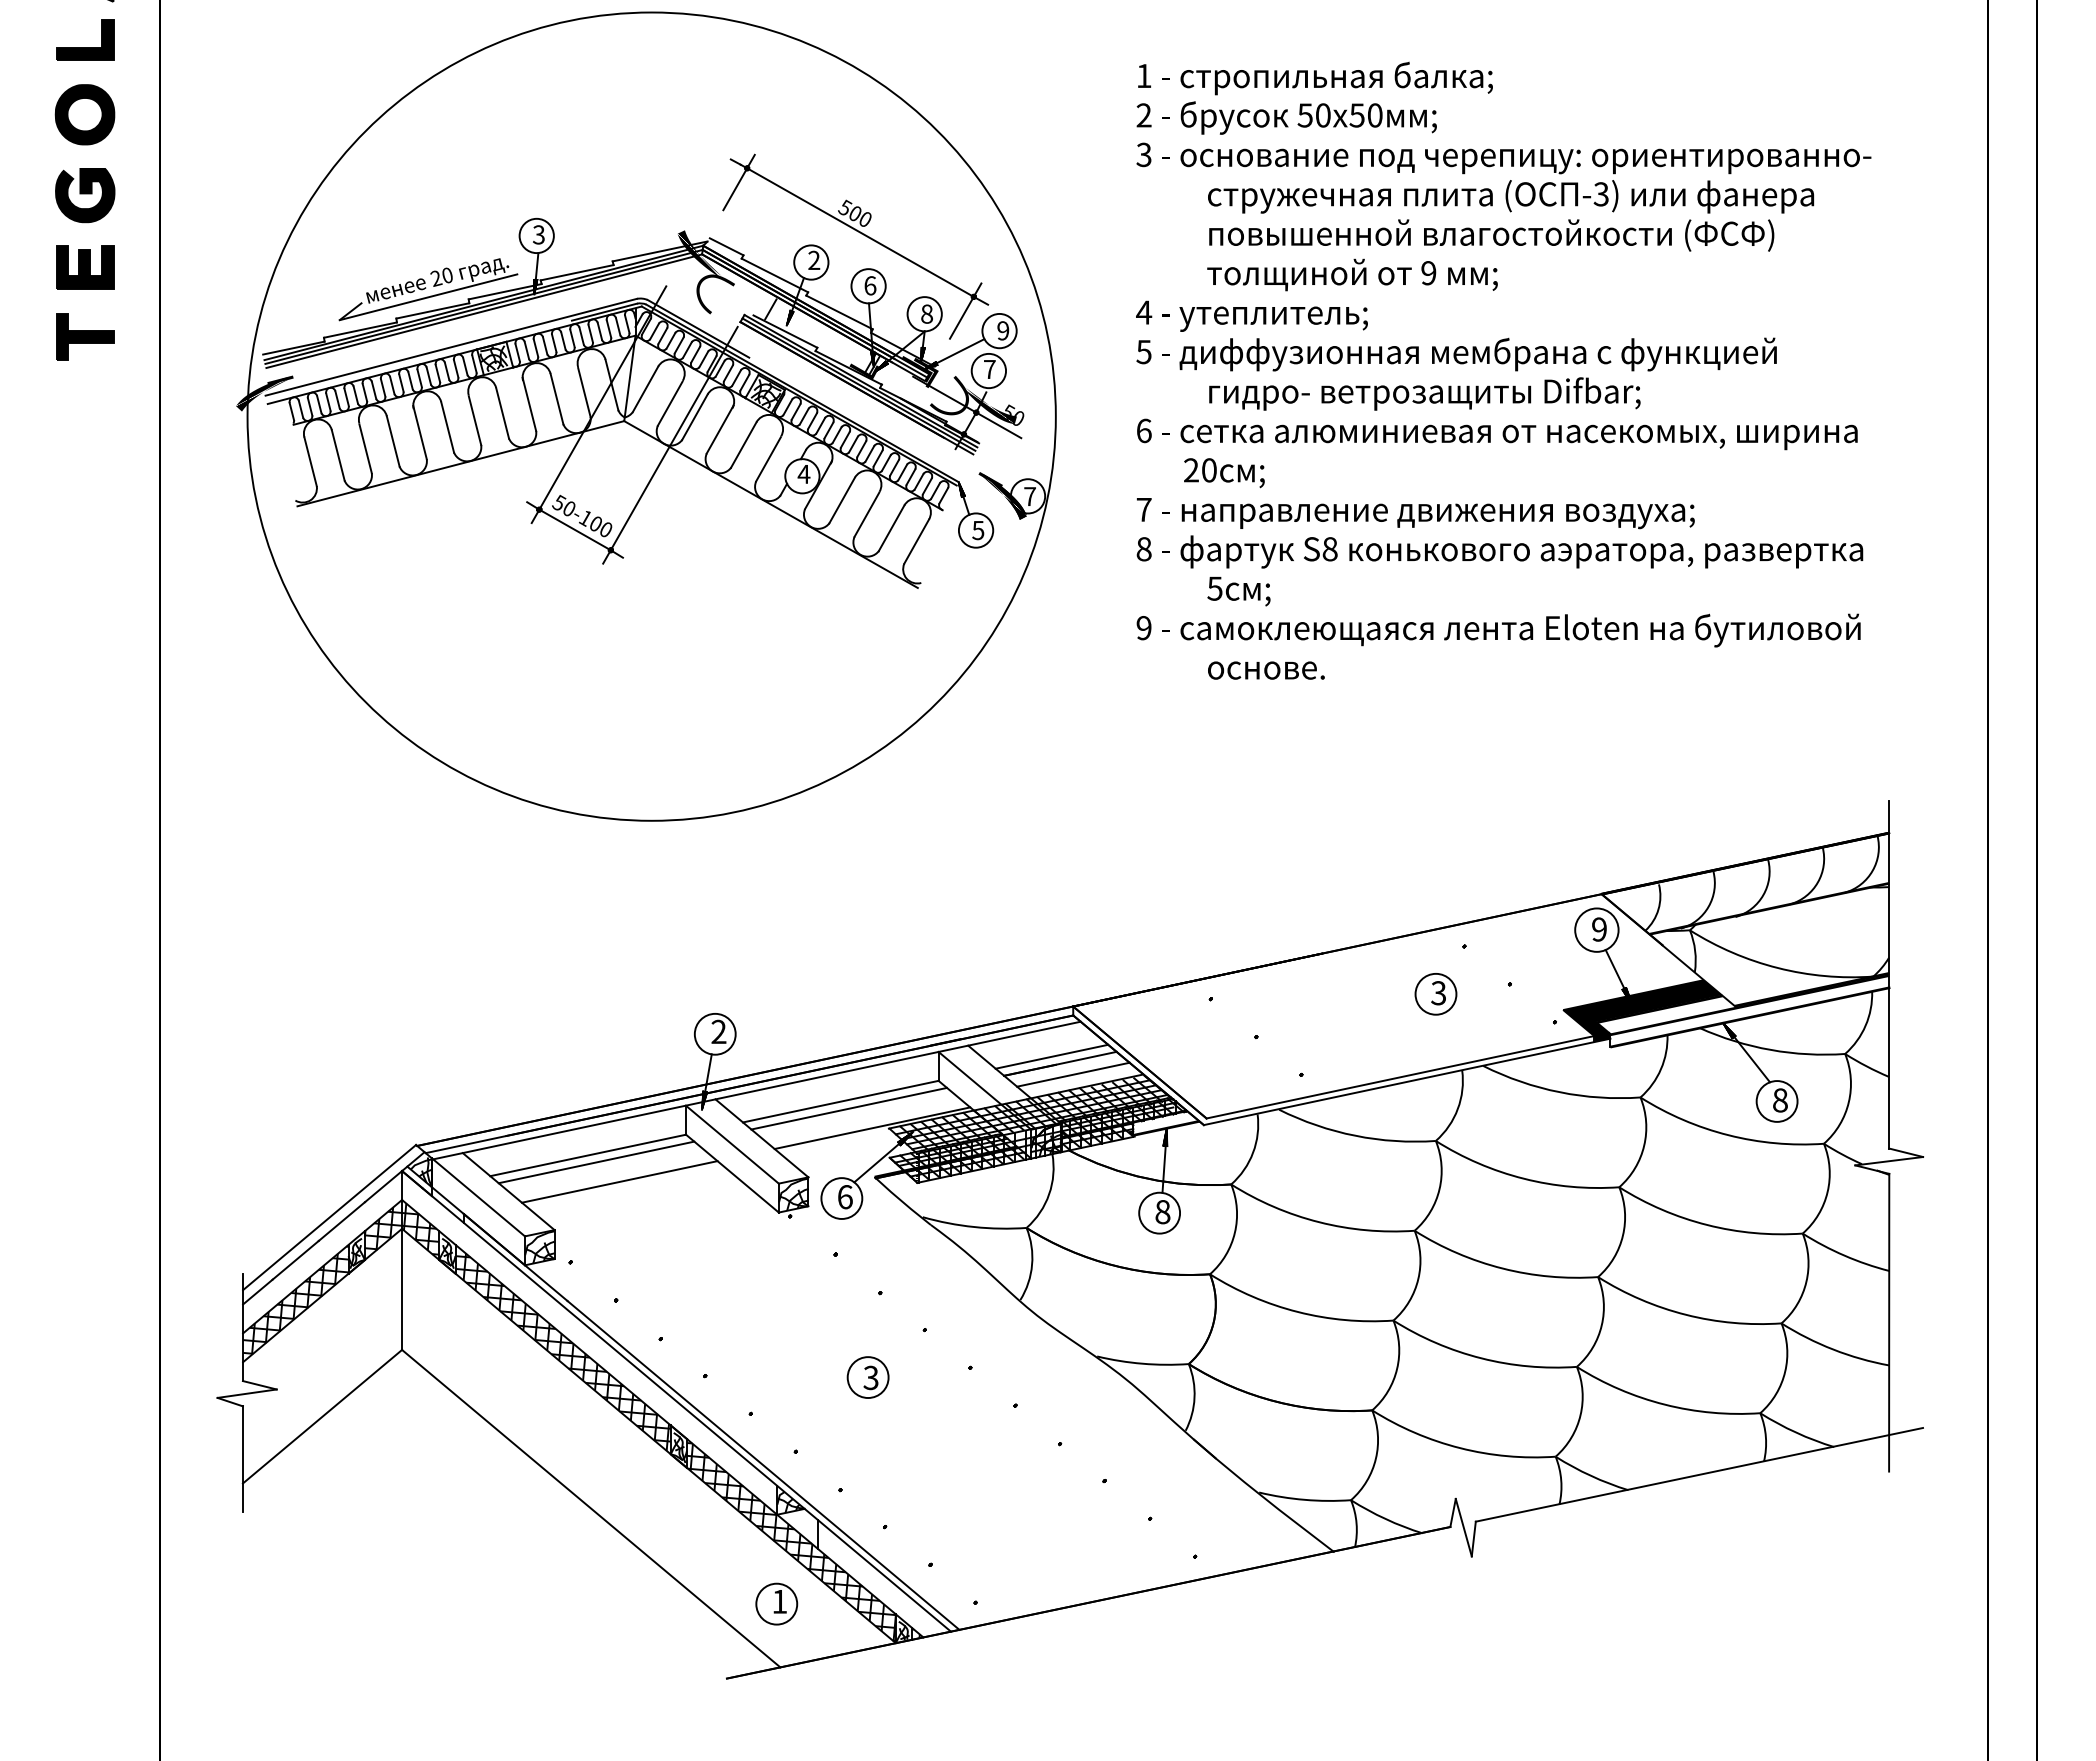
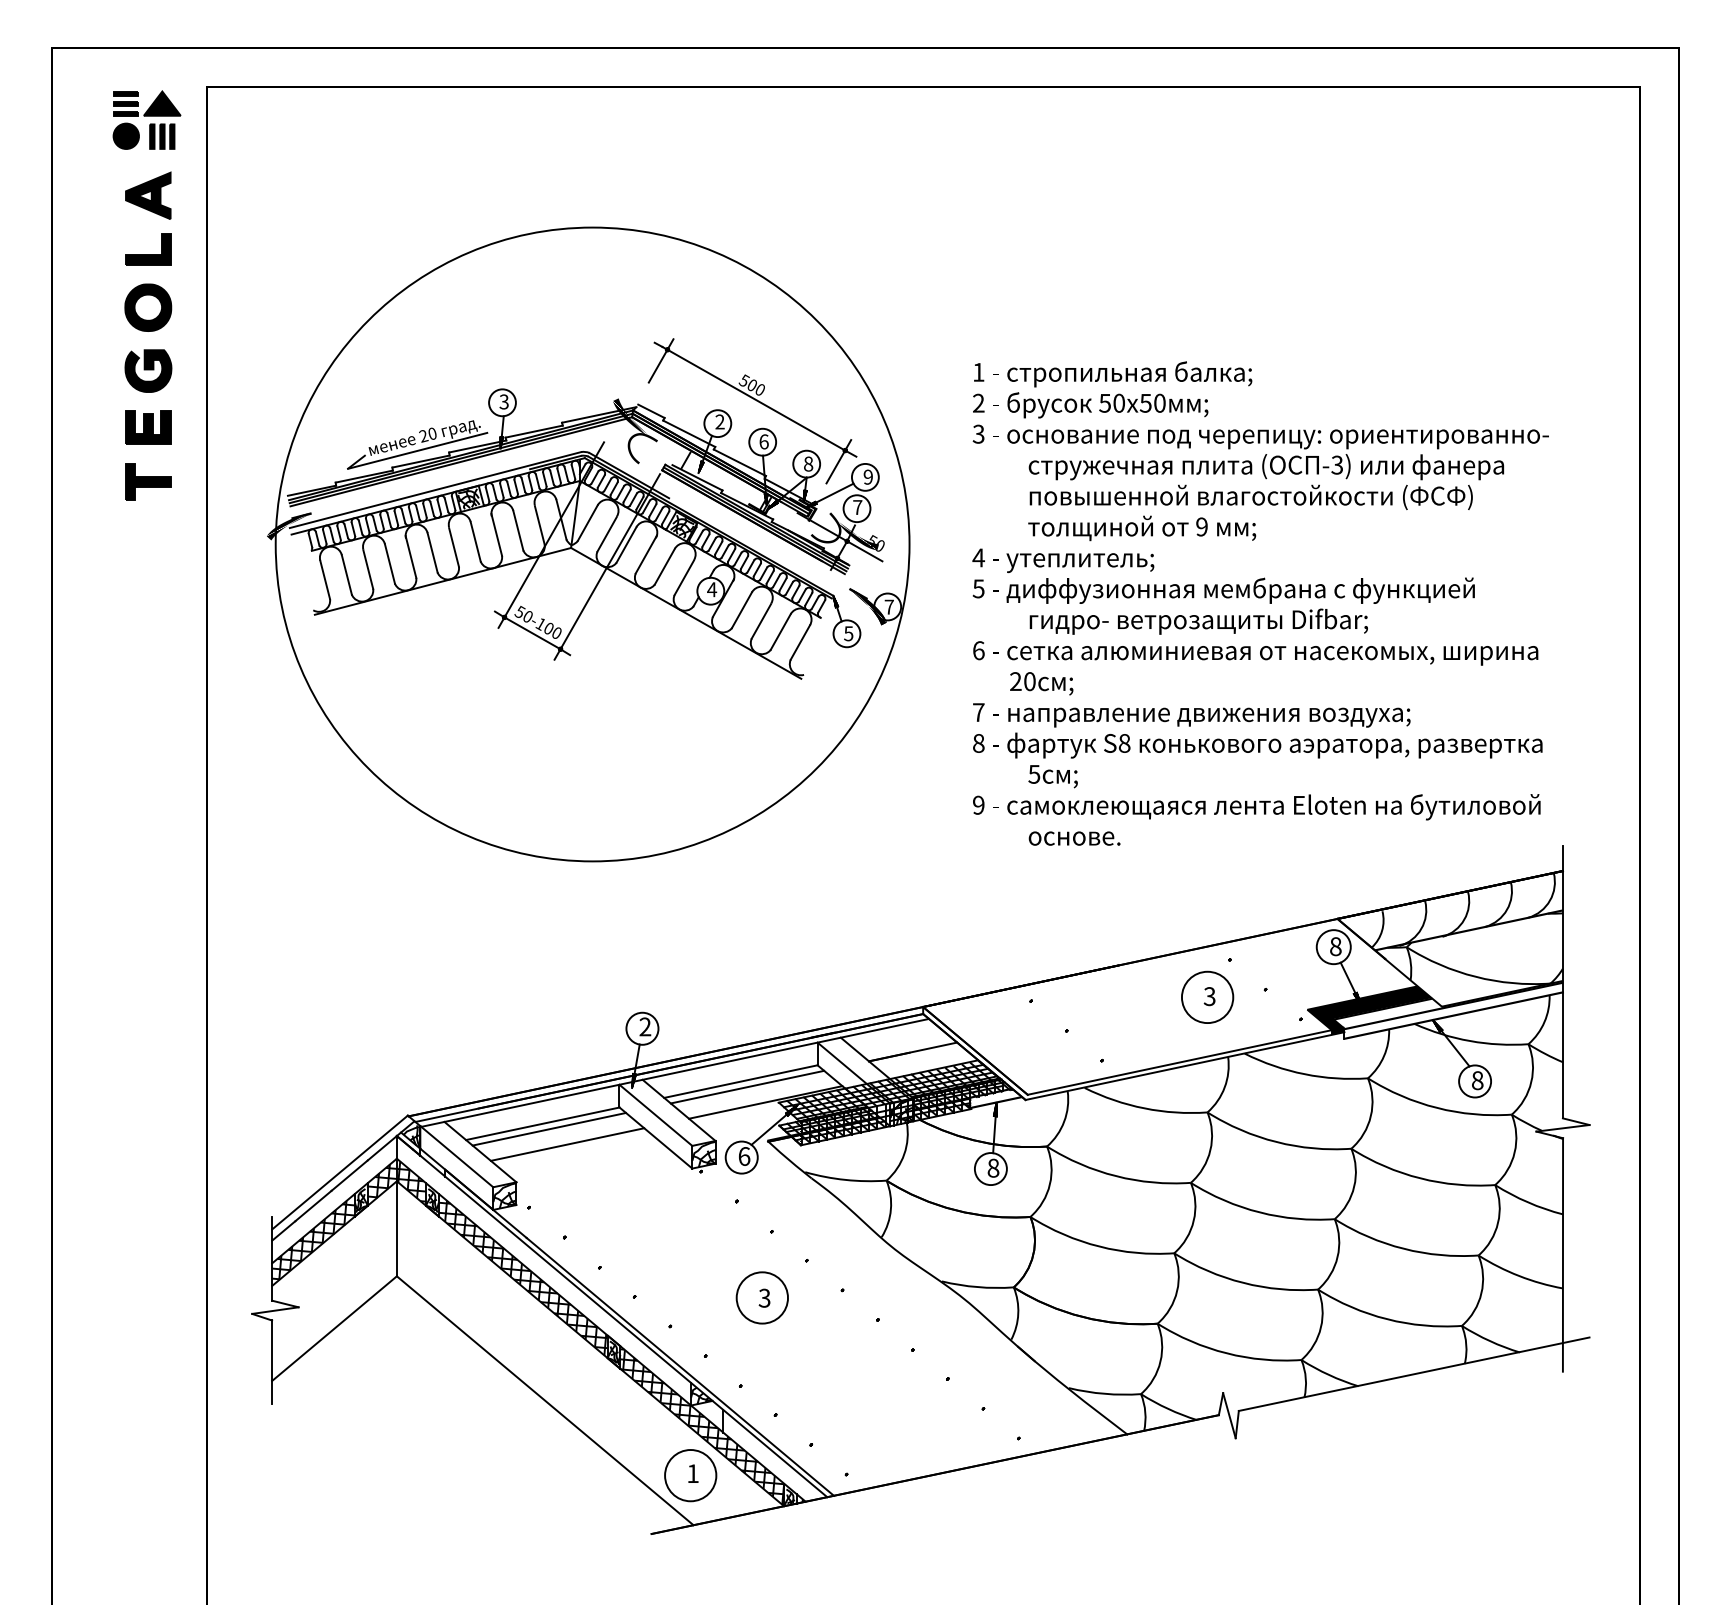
text: (1503, 370) -> (1260, 603), moved
text: (1599, 929) -> (1335, 946), 9 -> 8
circle: (1435, 994) -> (1207, 997), size x1.6
line: (1051, 1056) -> (906, 1046), removed
line: (1073, 1074) -> (923, 1060), removed
circle: (868, 1376) -> (762, 1297), size x1.6
circle: (776, 1603) -> (690, 1475), size x1.6

